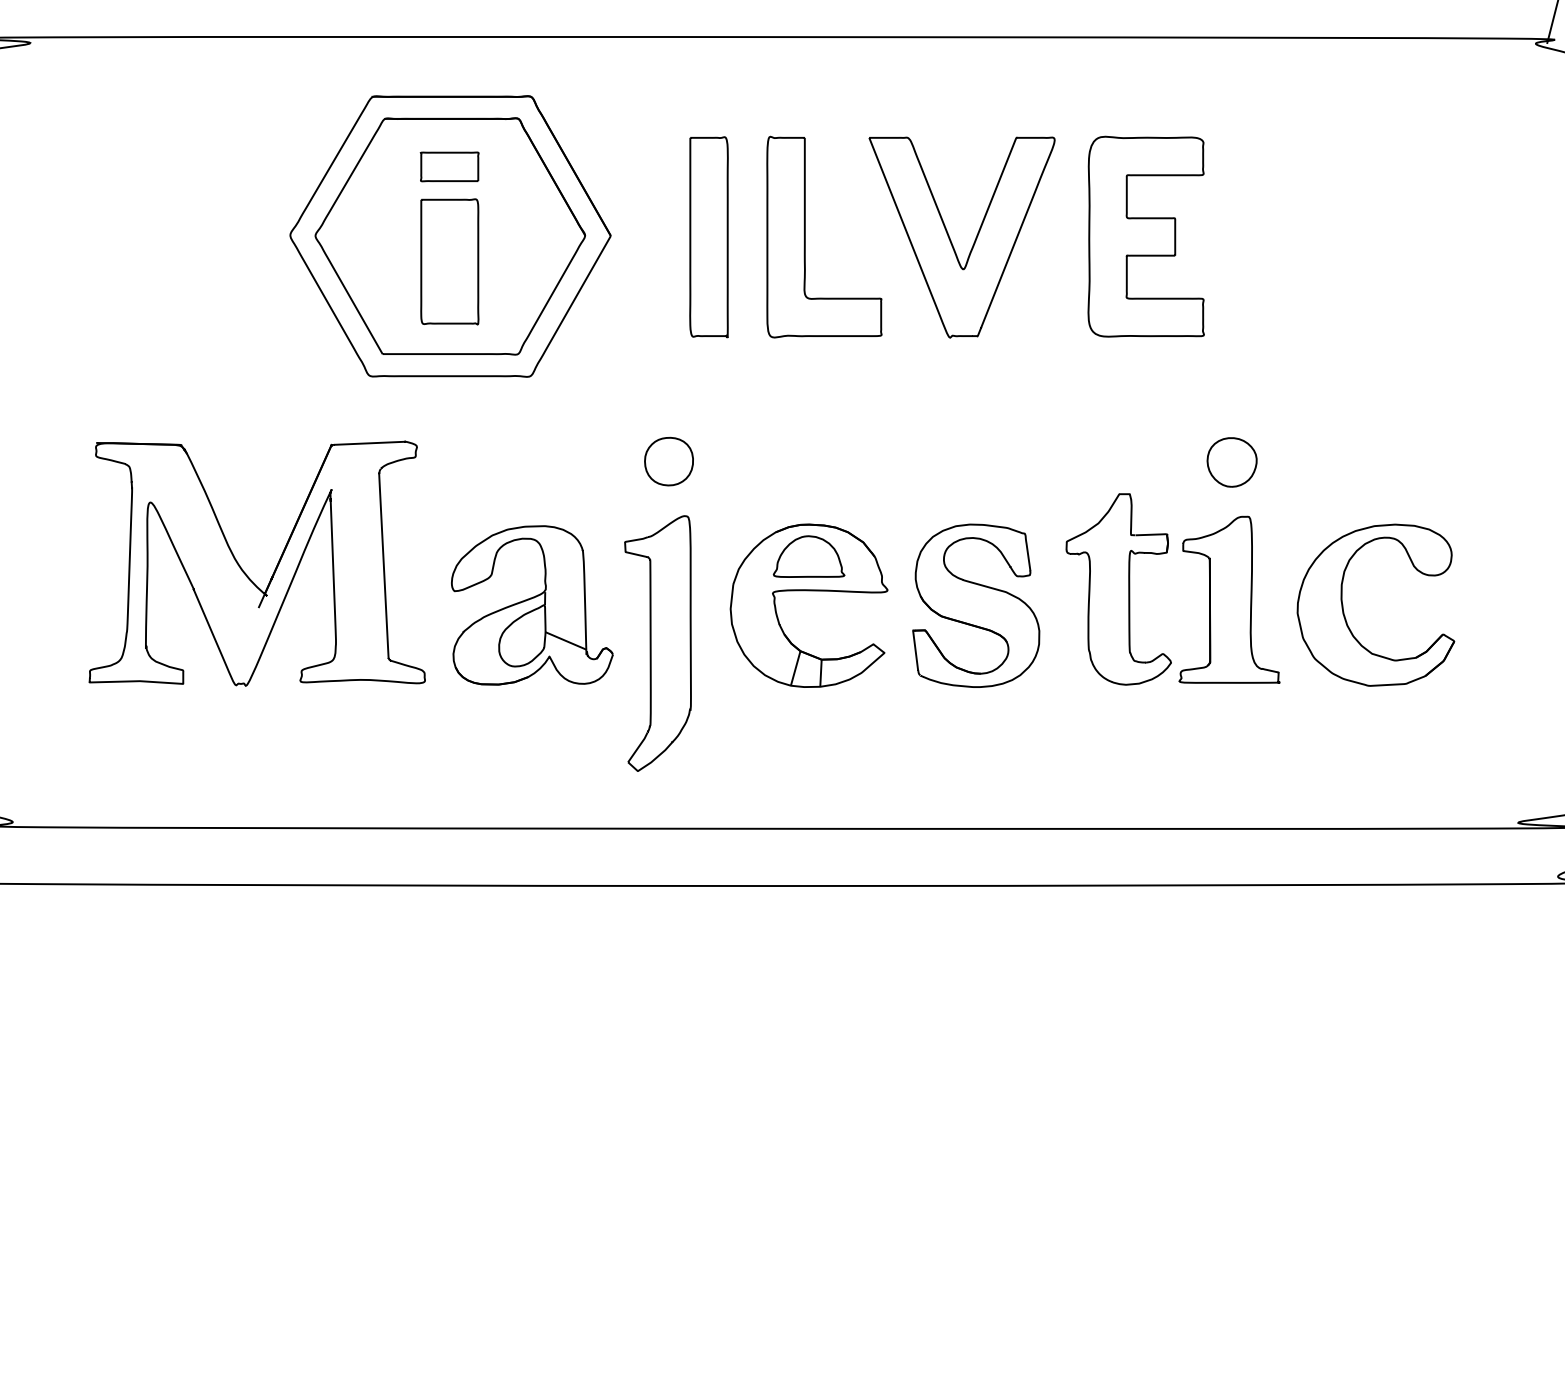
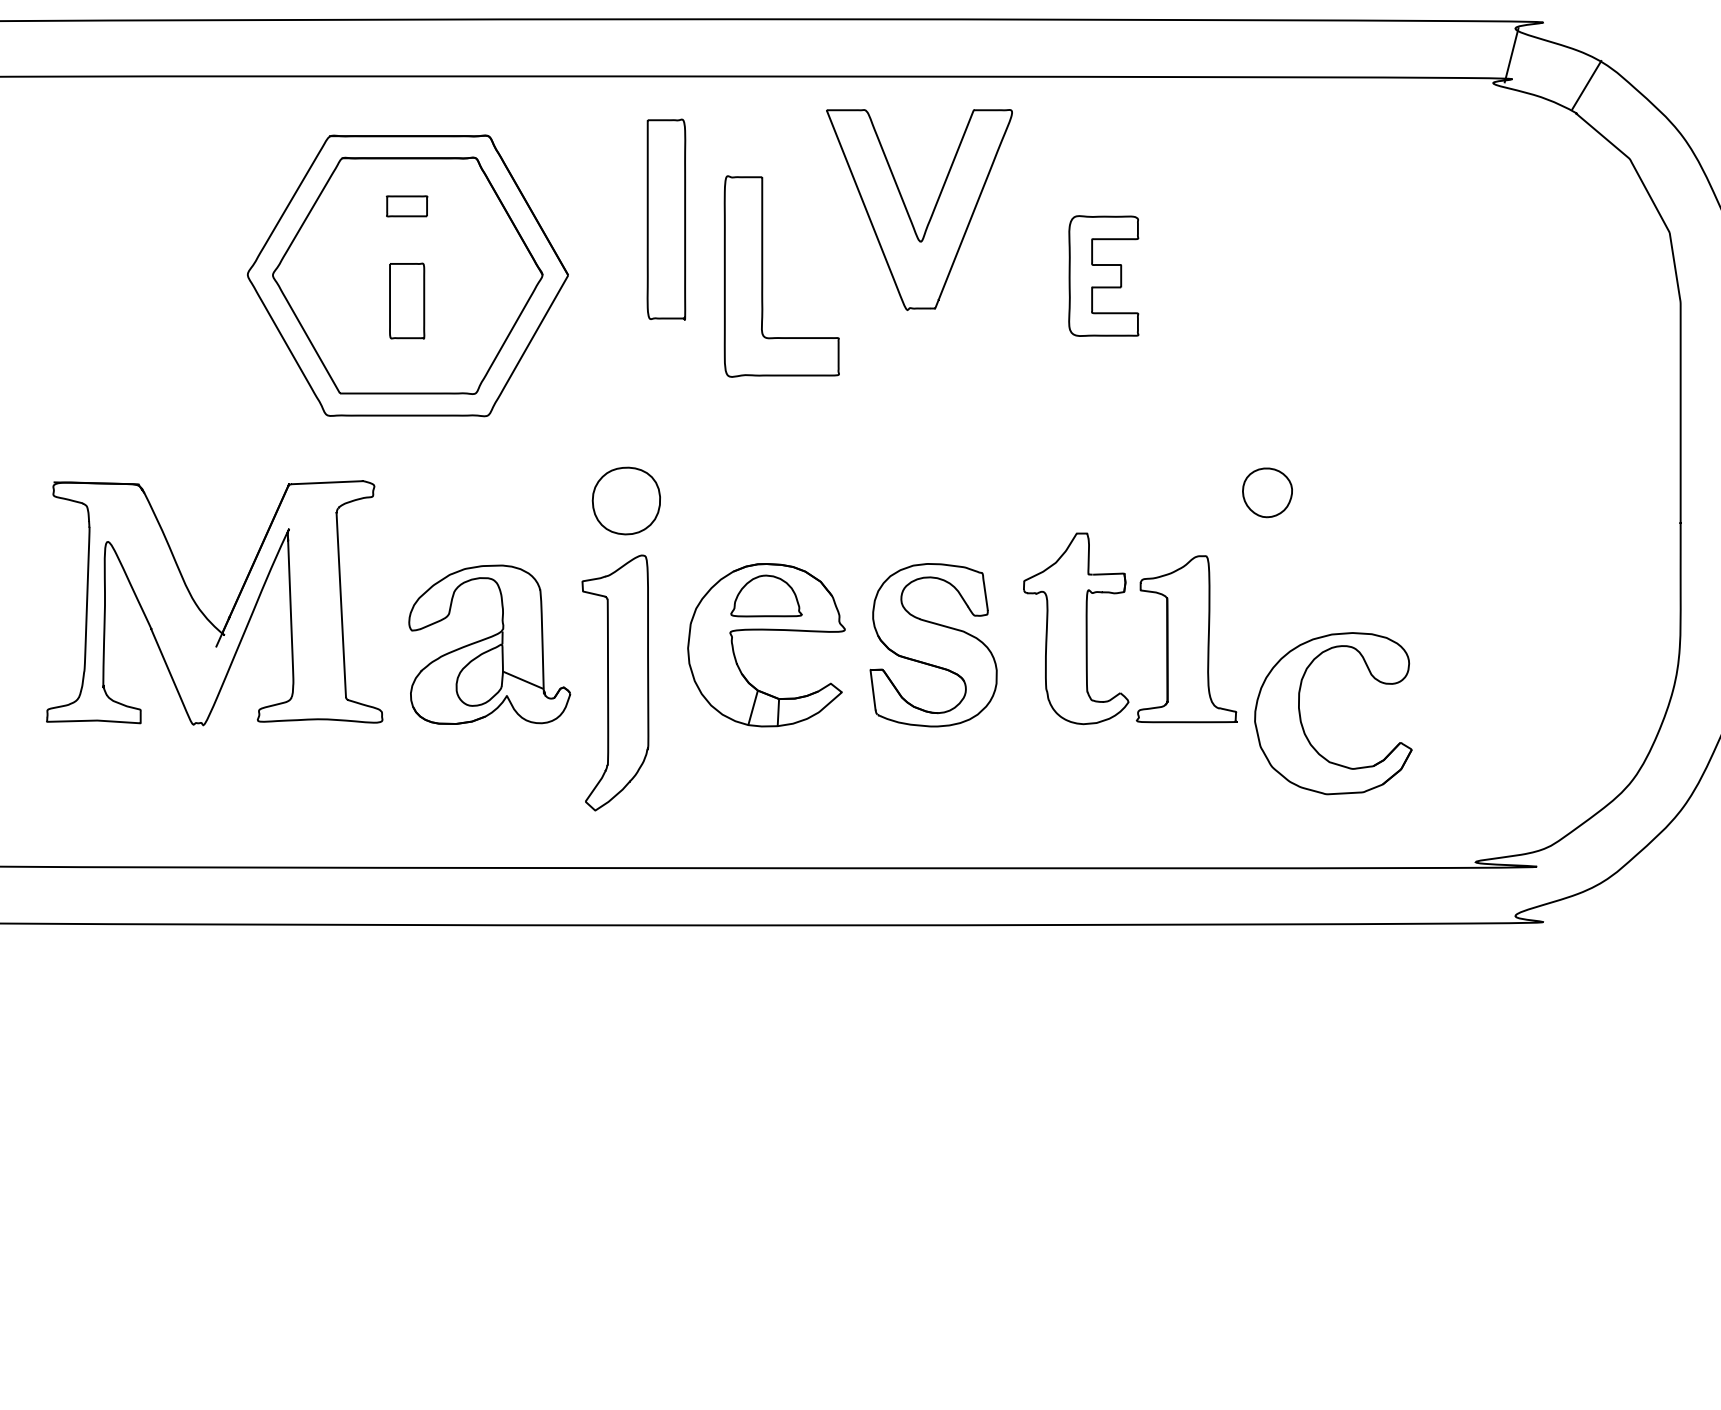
part: (449, 167) -> (406, 206), size x0.7
part: (1146, 236) -> (1103, 275), size x0.6
part: (709, 237) -> (666, 219), moved
part: (951, 239) -> (908, 211), moved
part: (449, 261) -> (406, 300), size x0.6
part: (669, 461) -> (626, 500), size x1.4
part: (1232, 462) -> (1267, 492), moved
part: (1344, 609) -> (1301, 717), moved

